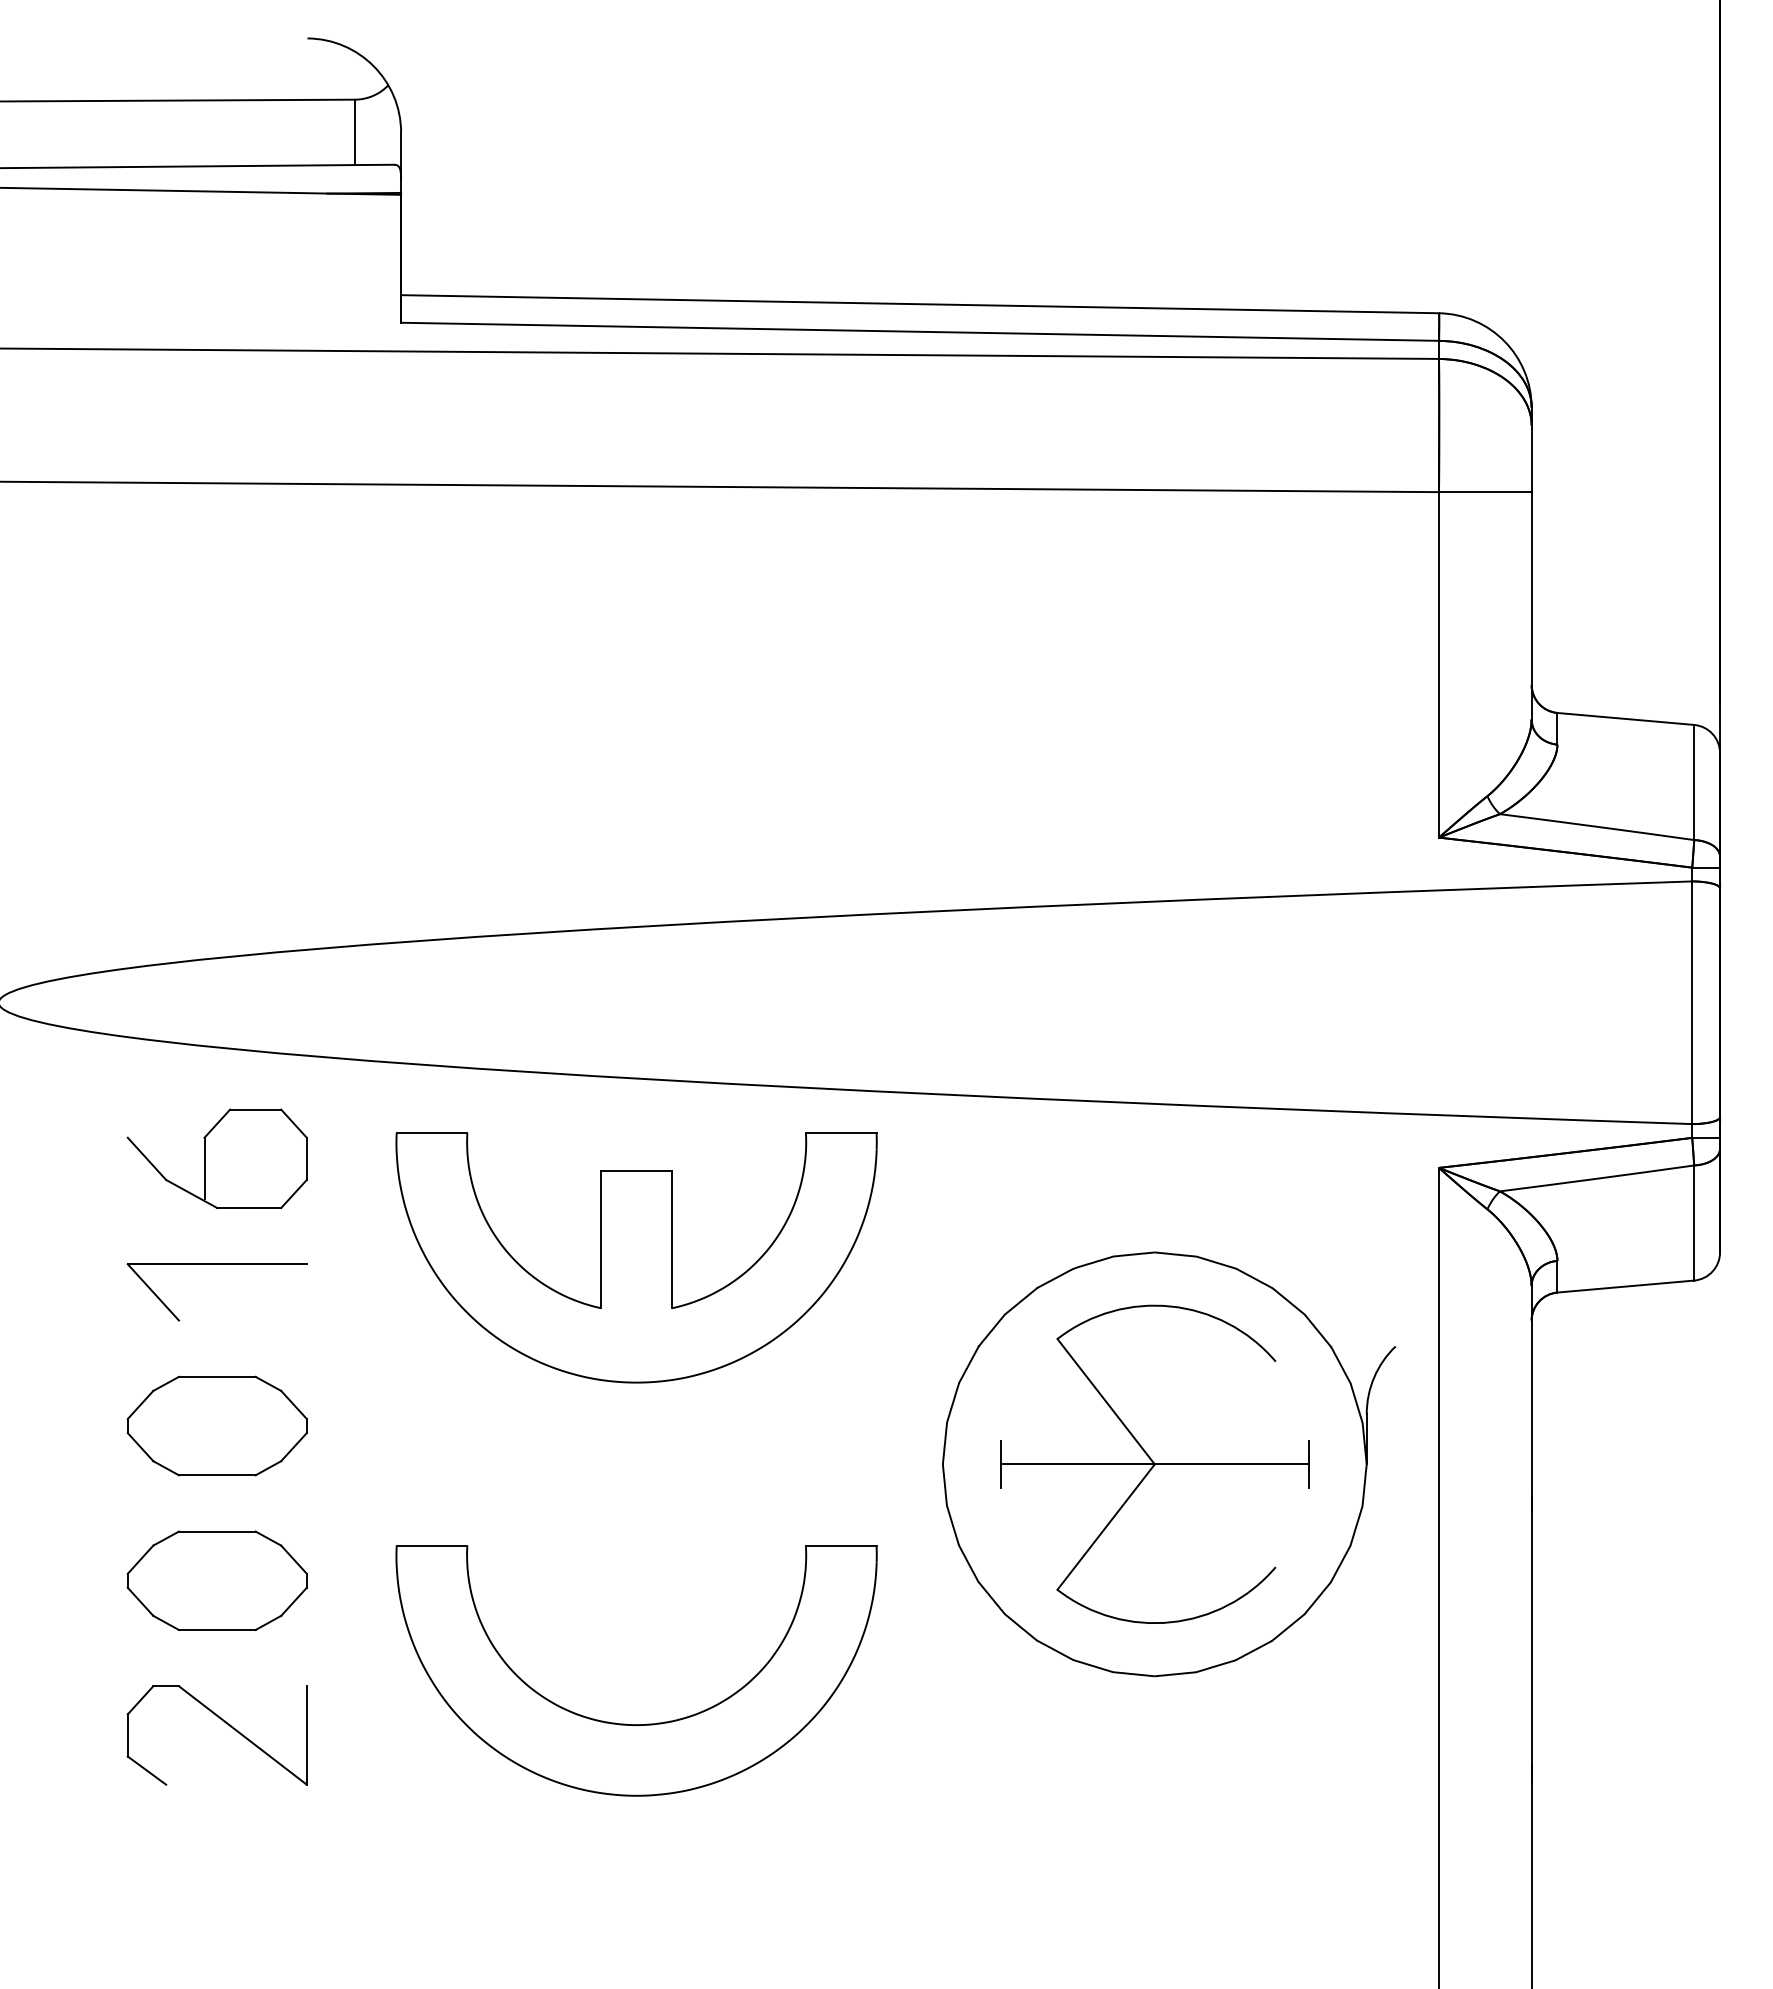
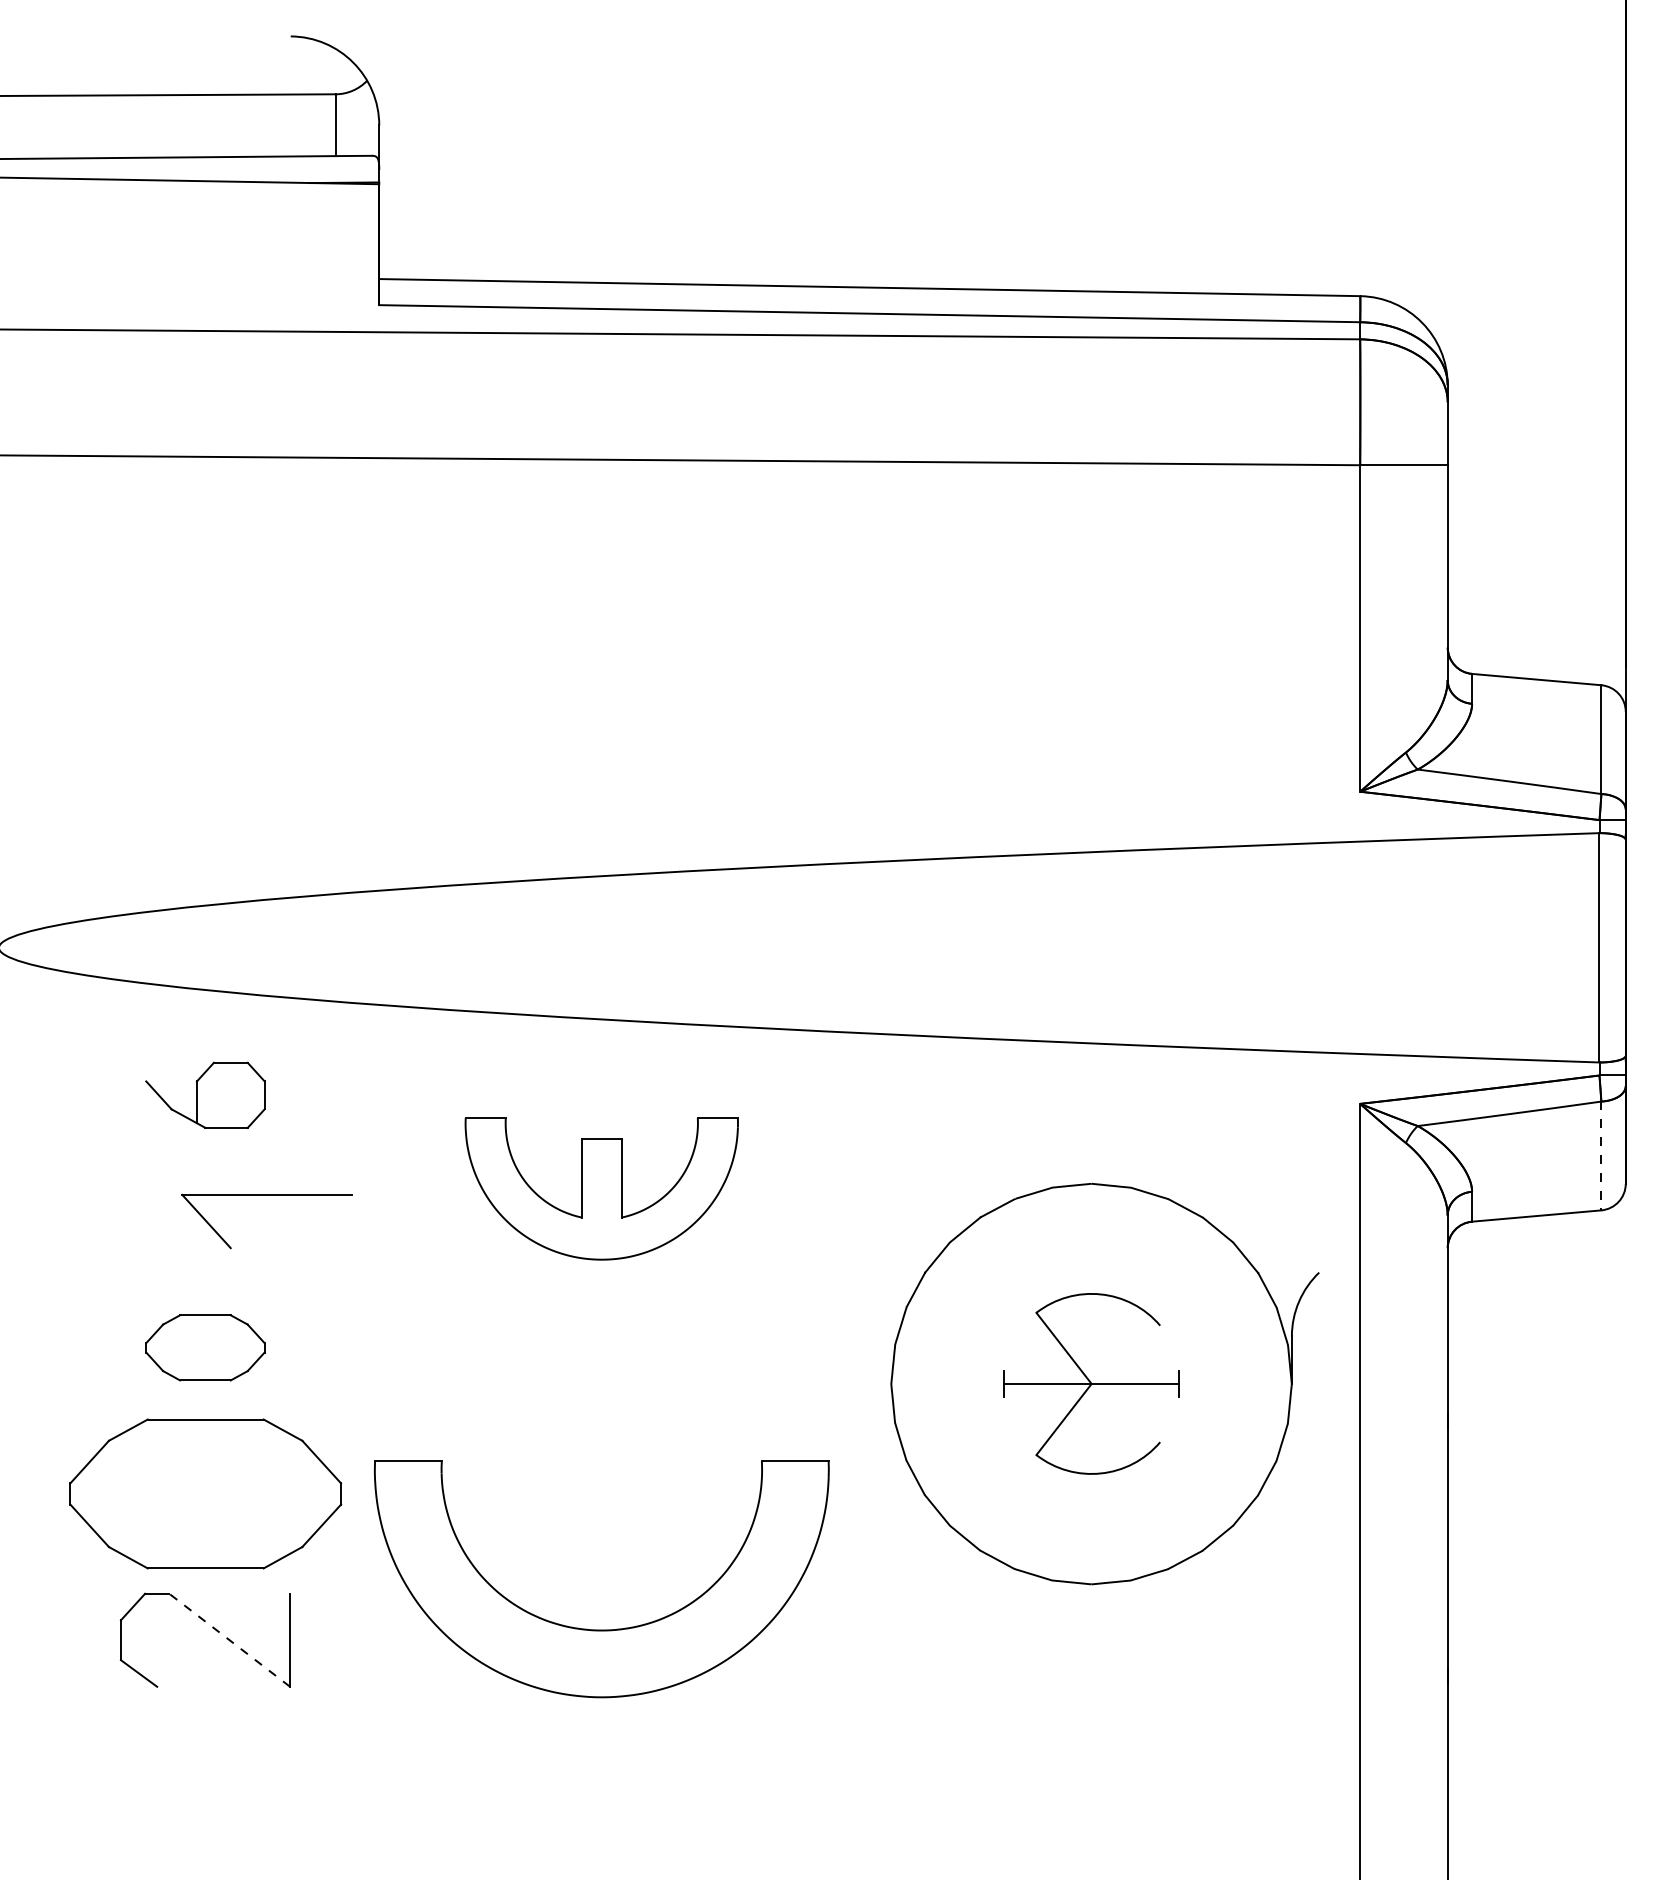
part: (216, 1158) -> (204, 1094), size x0.7
line: (1694, 1223) -> (1601, 1156), solid -> dashed
part: (636, 1257) -> (601, 1188), size x0.6
part: (216, 1264) -> (266, 1195), moved
part: (216, 1425) -> (204, 1347), size x0.7
part: (1154, 1463) -> (1091, 1383), size x0.6
part: (216, 1580) -> (204, 1493), size x1.6
line: (242, 1735) -> (229, 1640), solid -> dashed

